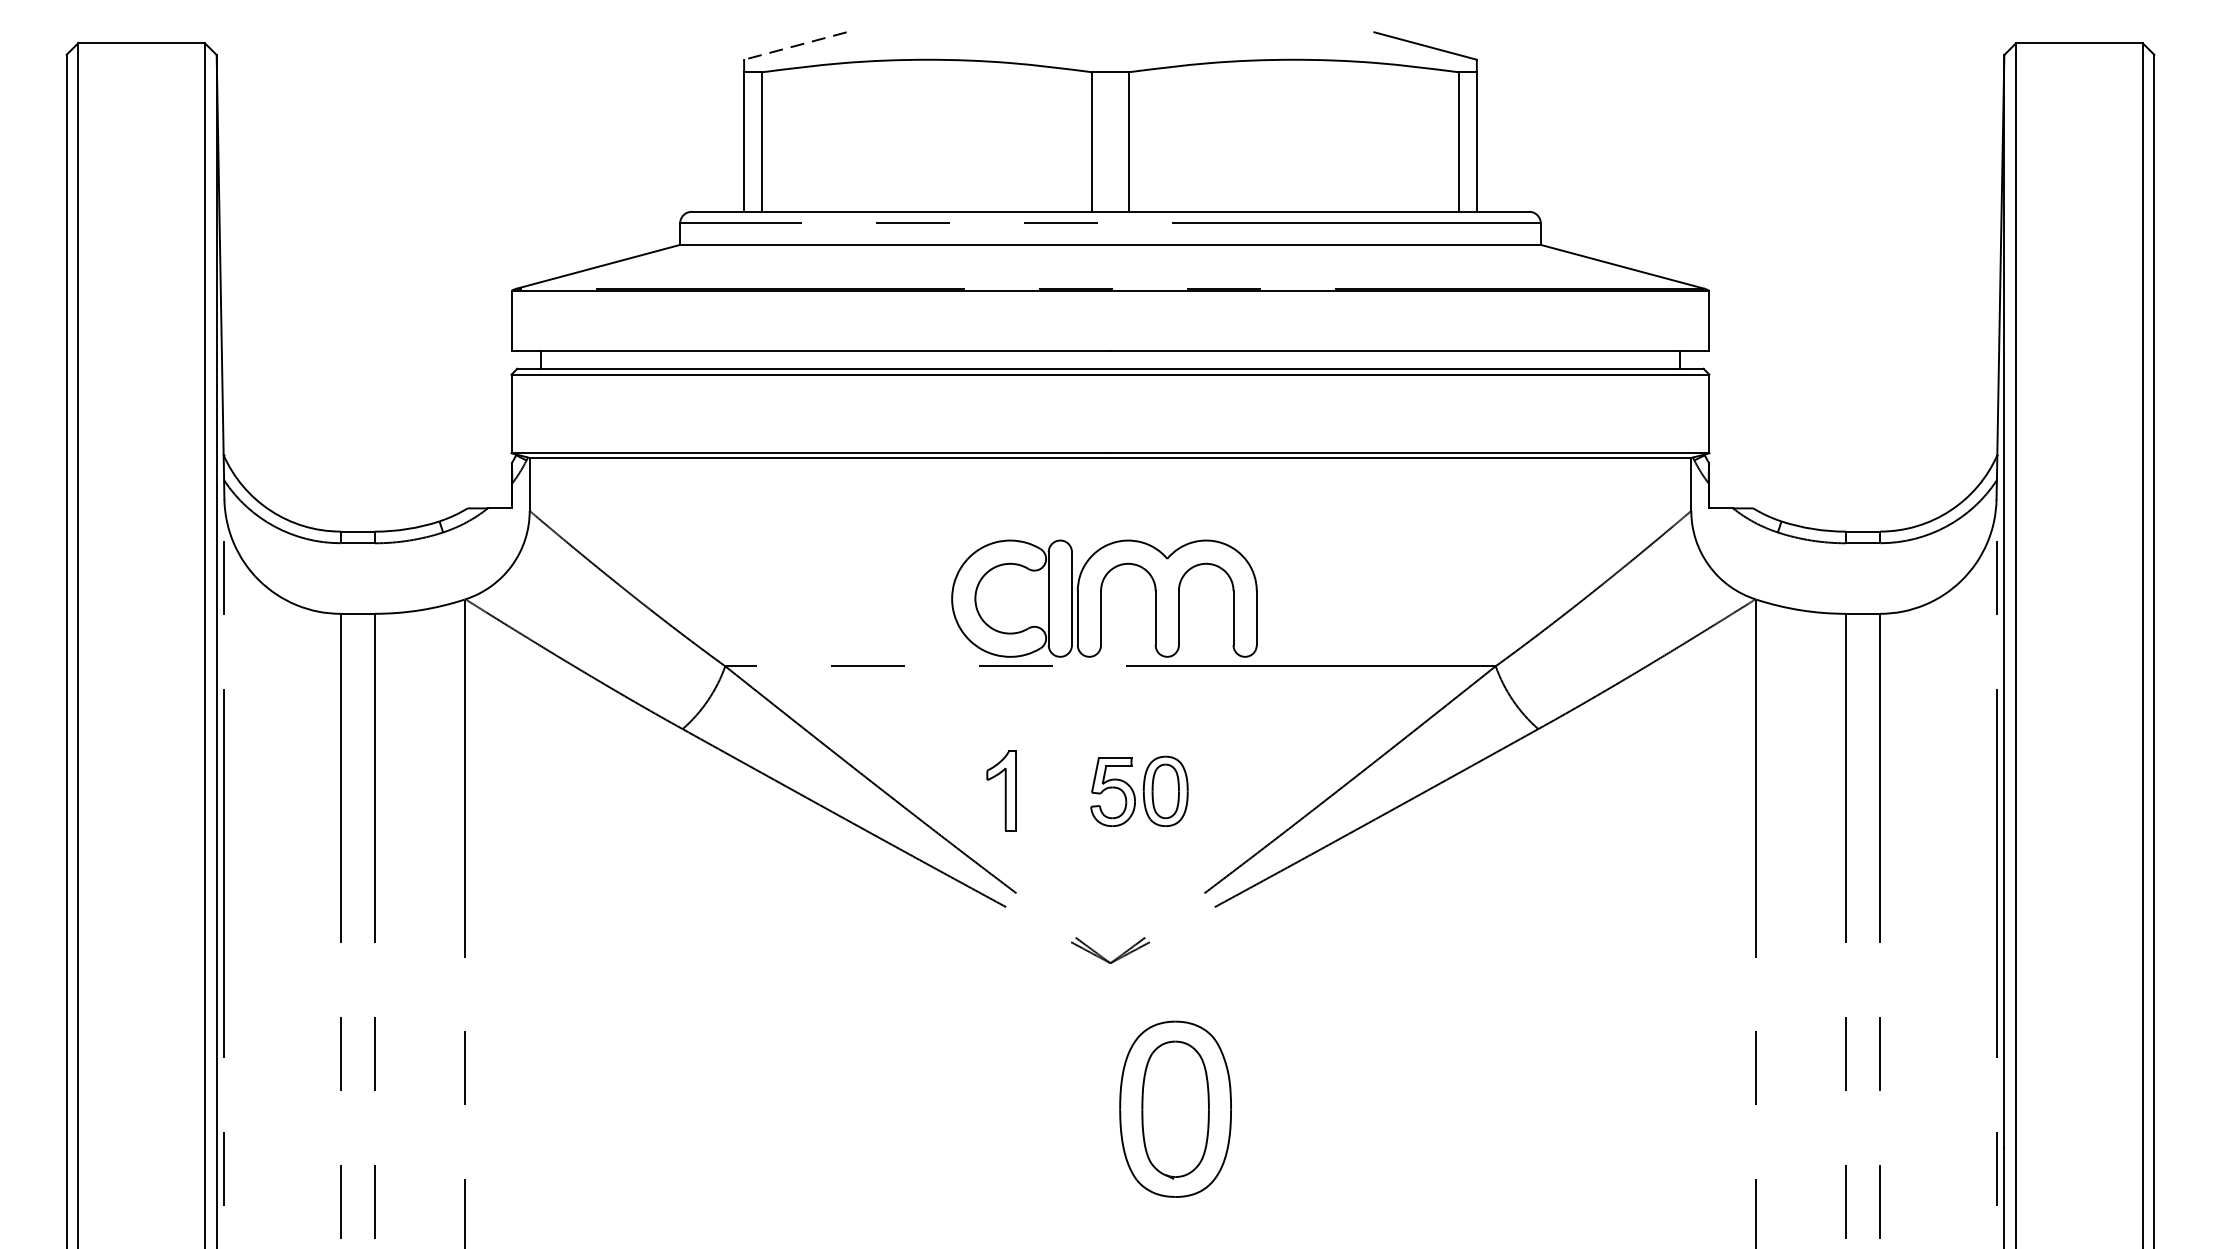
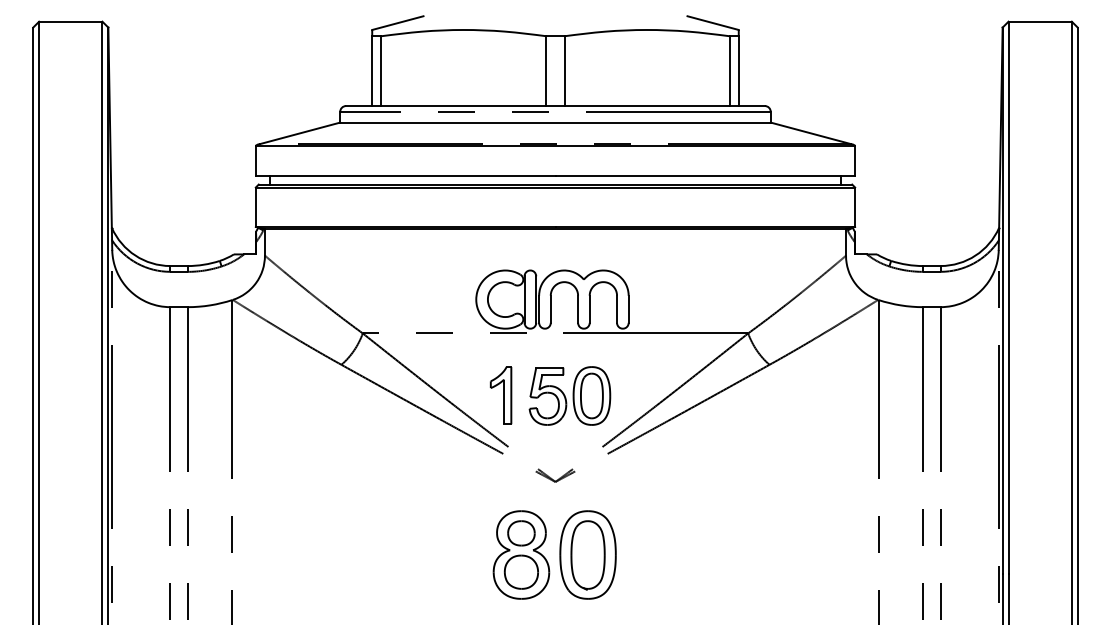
line: (794, 46) -> (397, 23), dashed -> solid
part: (1000, 790) -> (500, 395), size x1.43
part: (1138, 790) -> (569, 395), size x1.67
part: (1042, 1108) -> (521, 554), added

